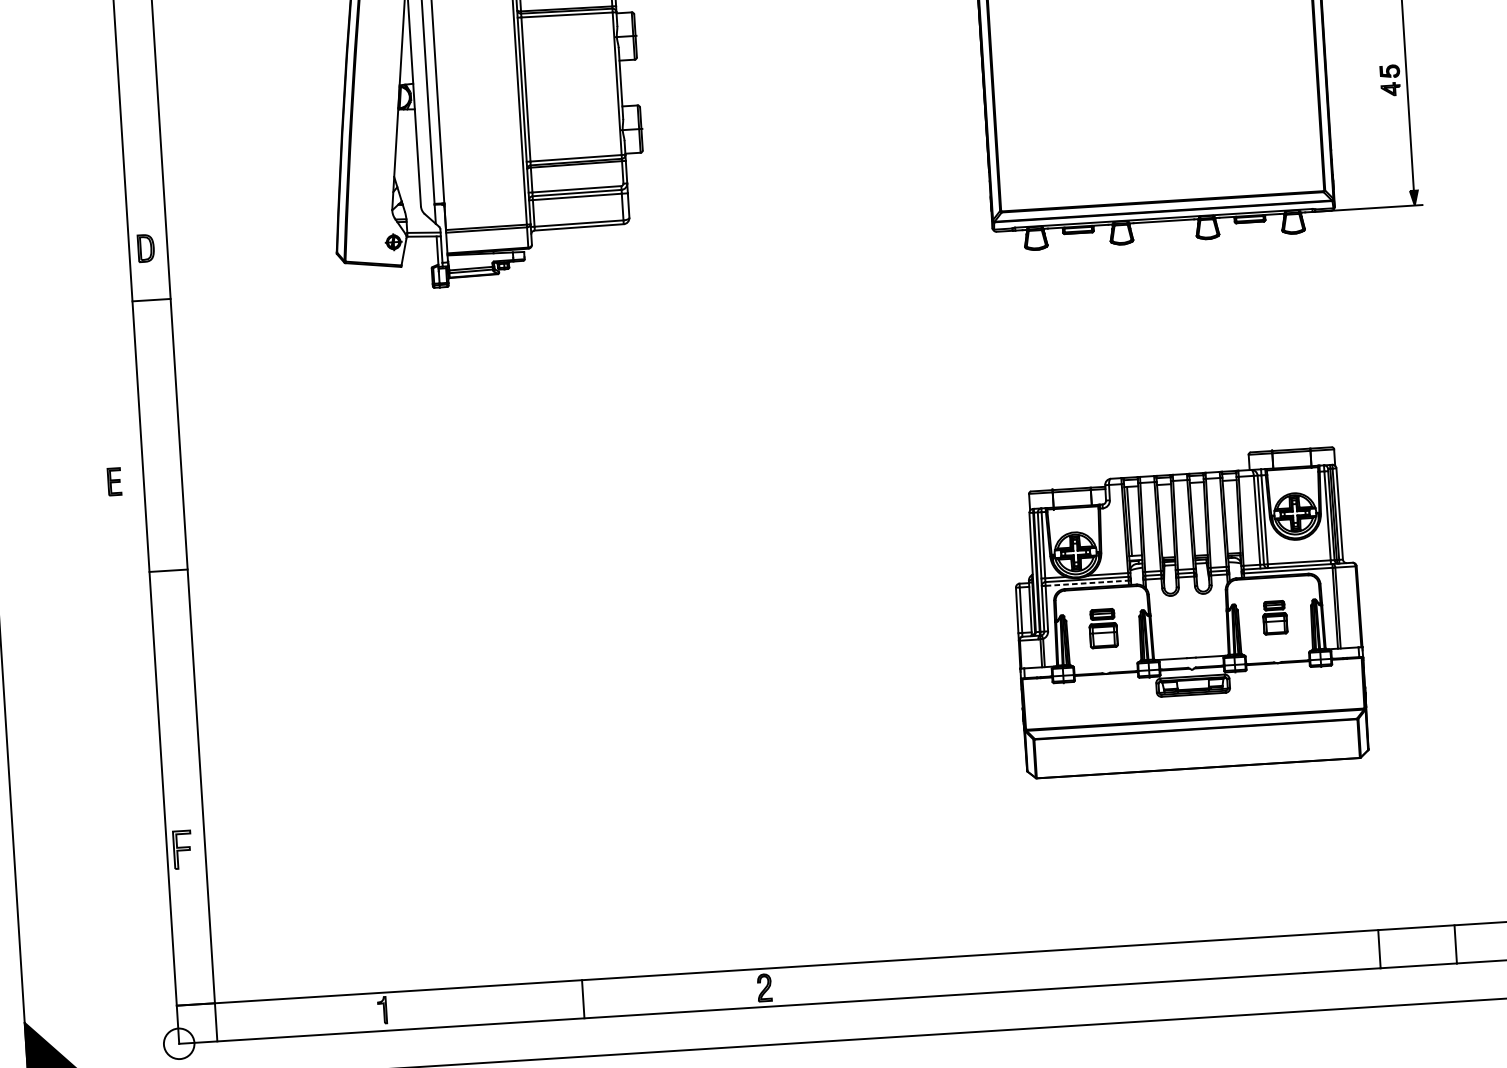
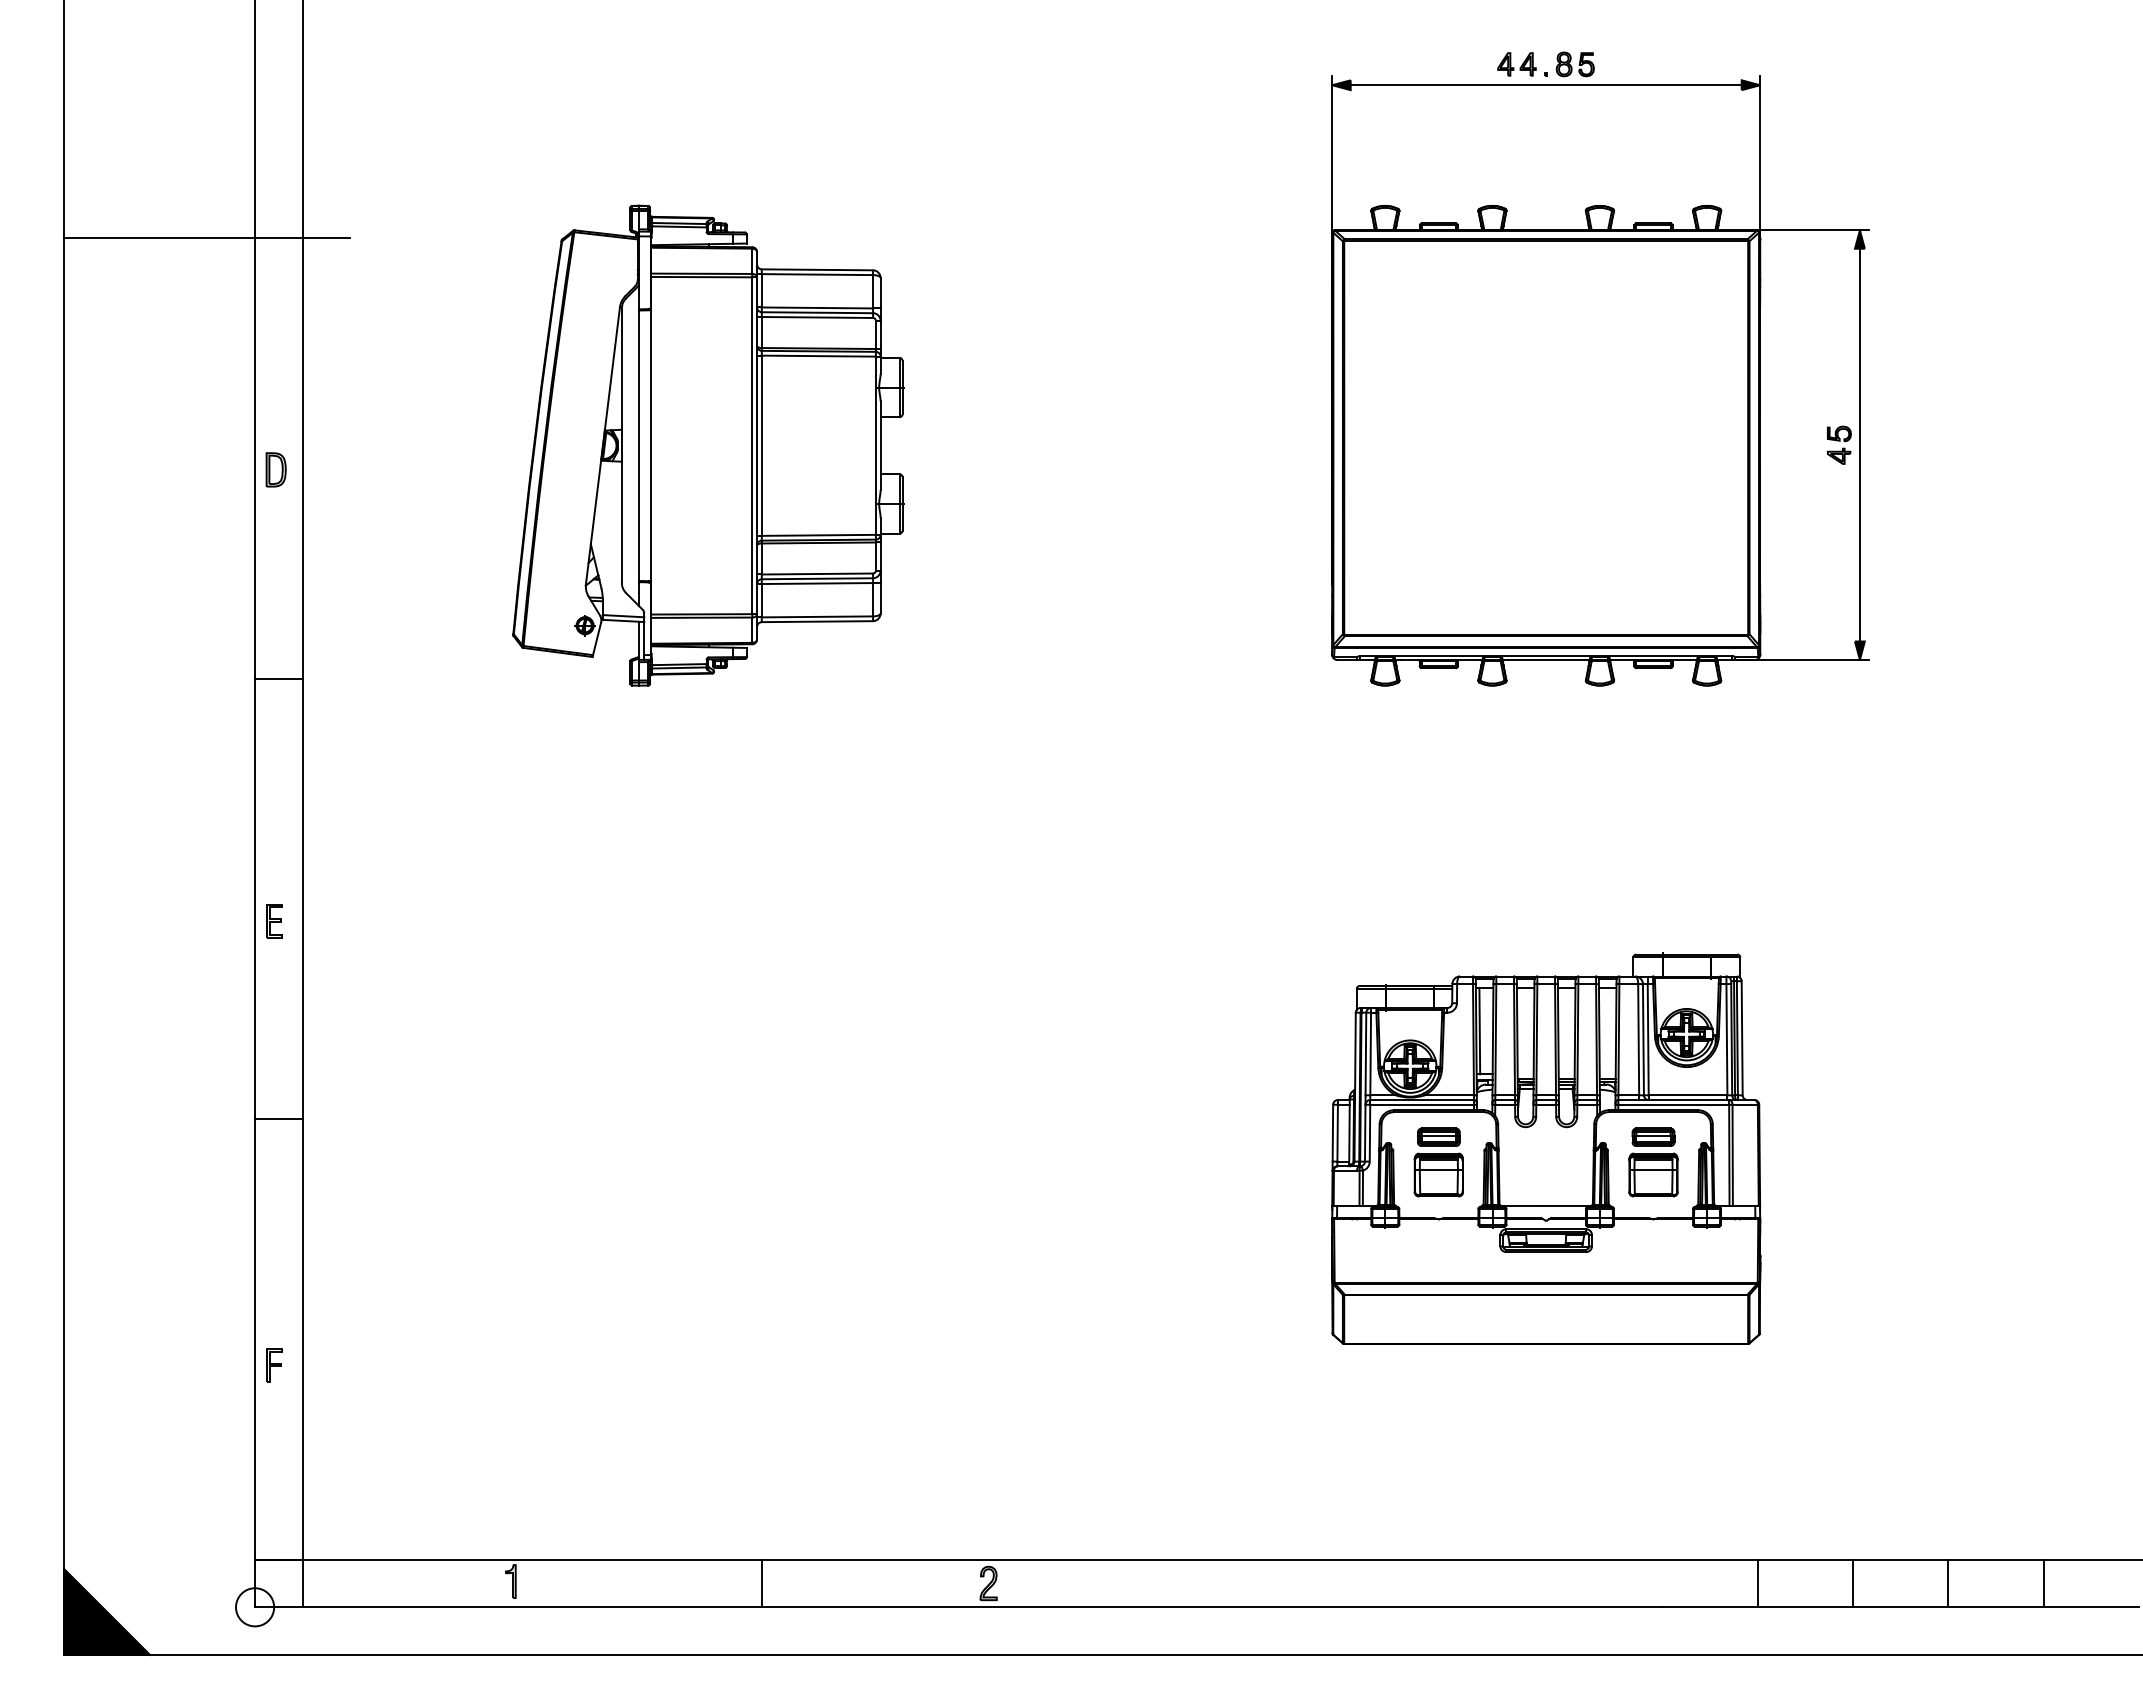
part: (1390, 79) -> (1839, 444), moved
part: (145, 248) -> (275, 469), moved
part: (114, 482) -> (274, 921), moved
line: (168, 571) -> (278, 1119), moved
line: (1087, 583) -> (1422, 1104), dashed -> solid
part: (1275, 617) -> (1653, 1162), size x1.67
part: (1103, 628) -> (1438, 1162), size x1.43
part: (182, 849) -> (274, 1365), size x0.71

